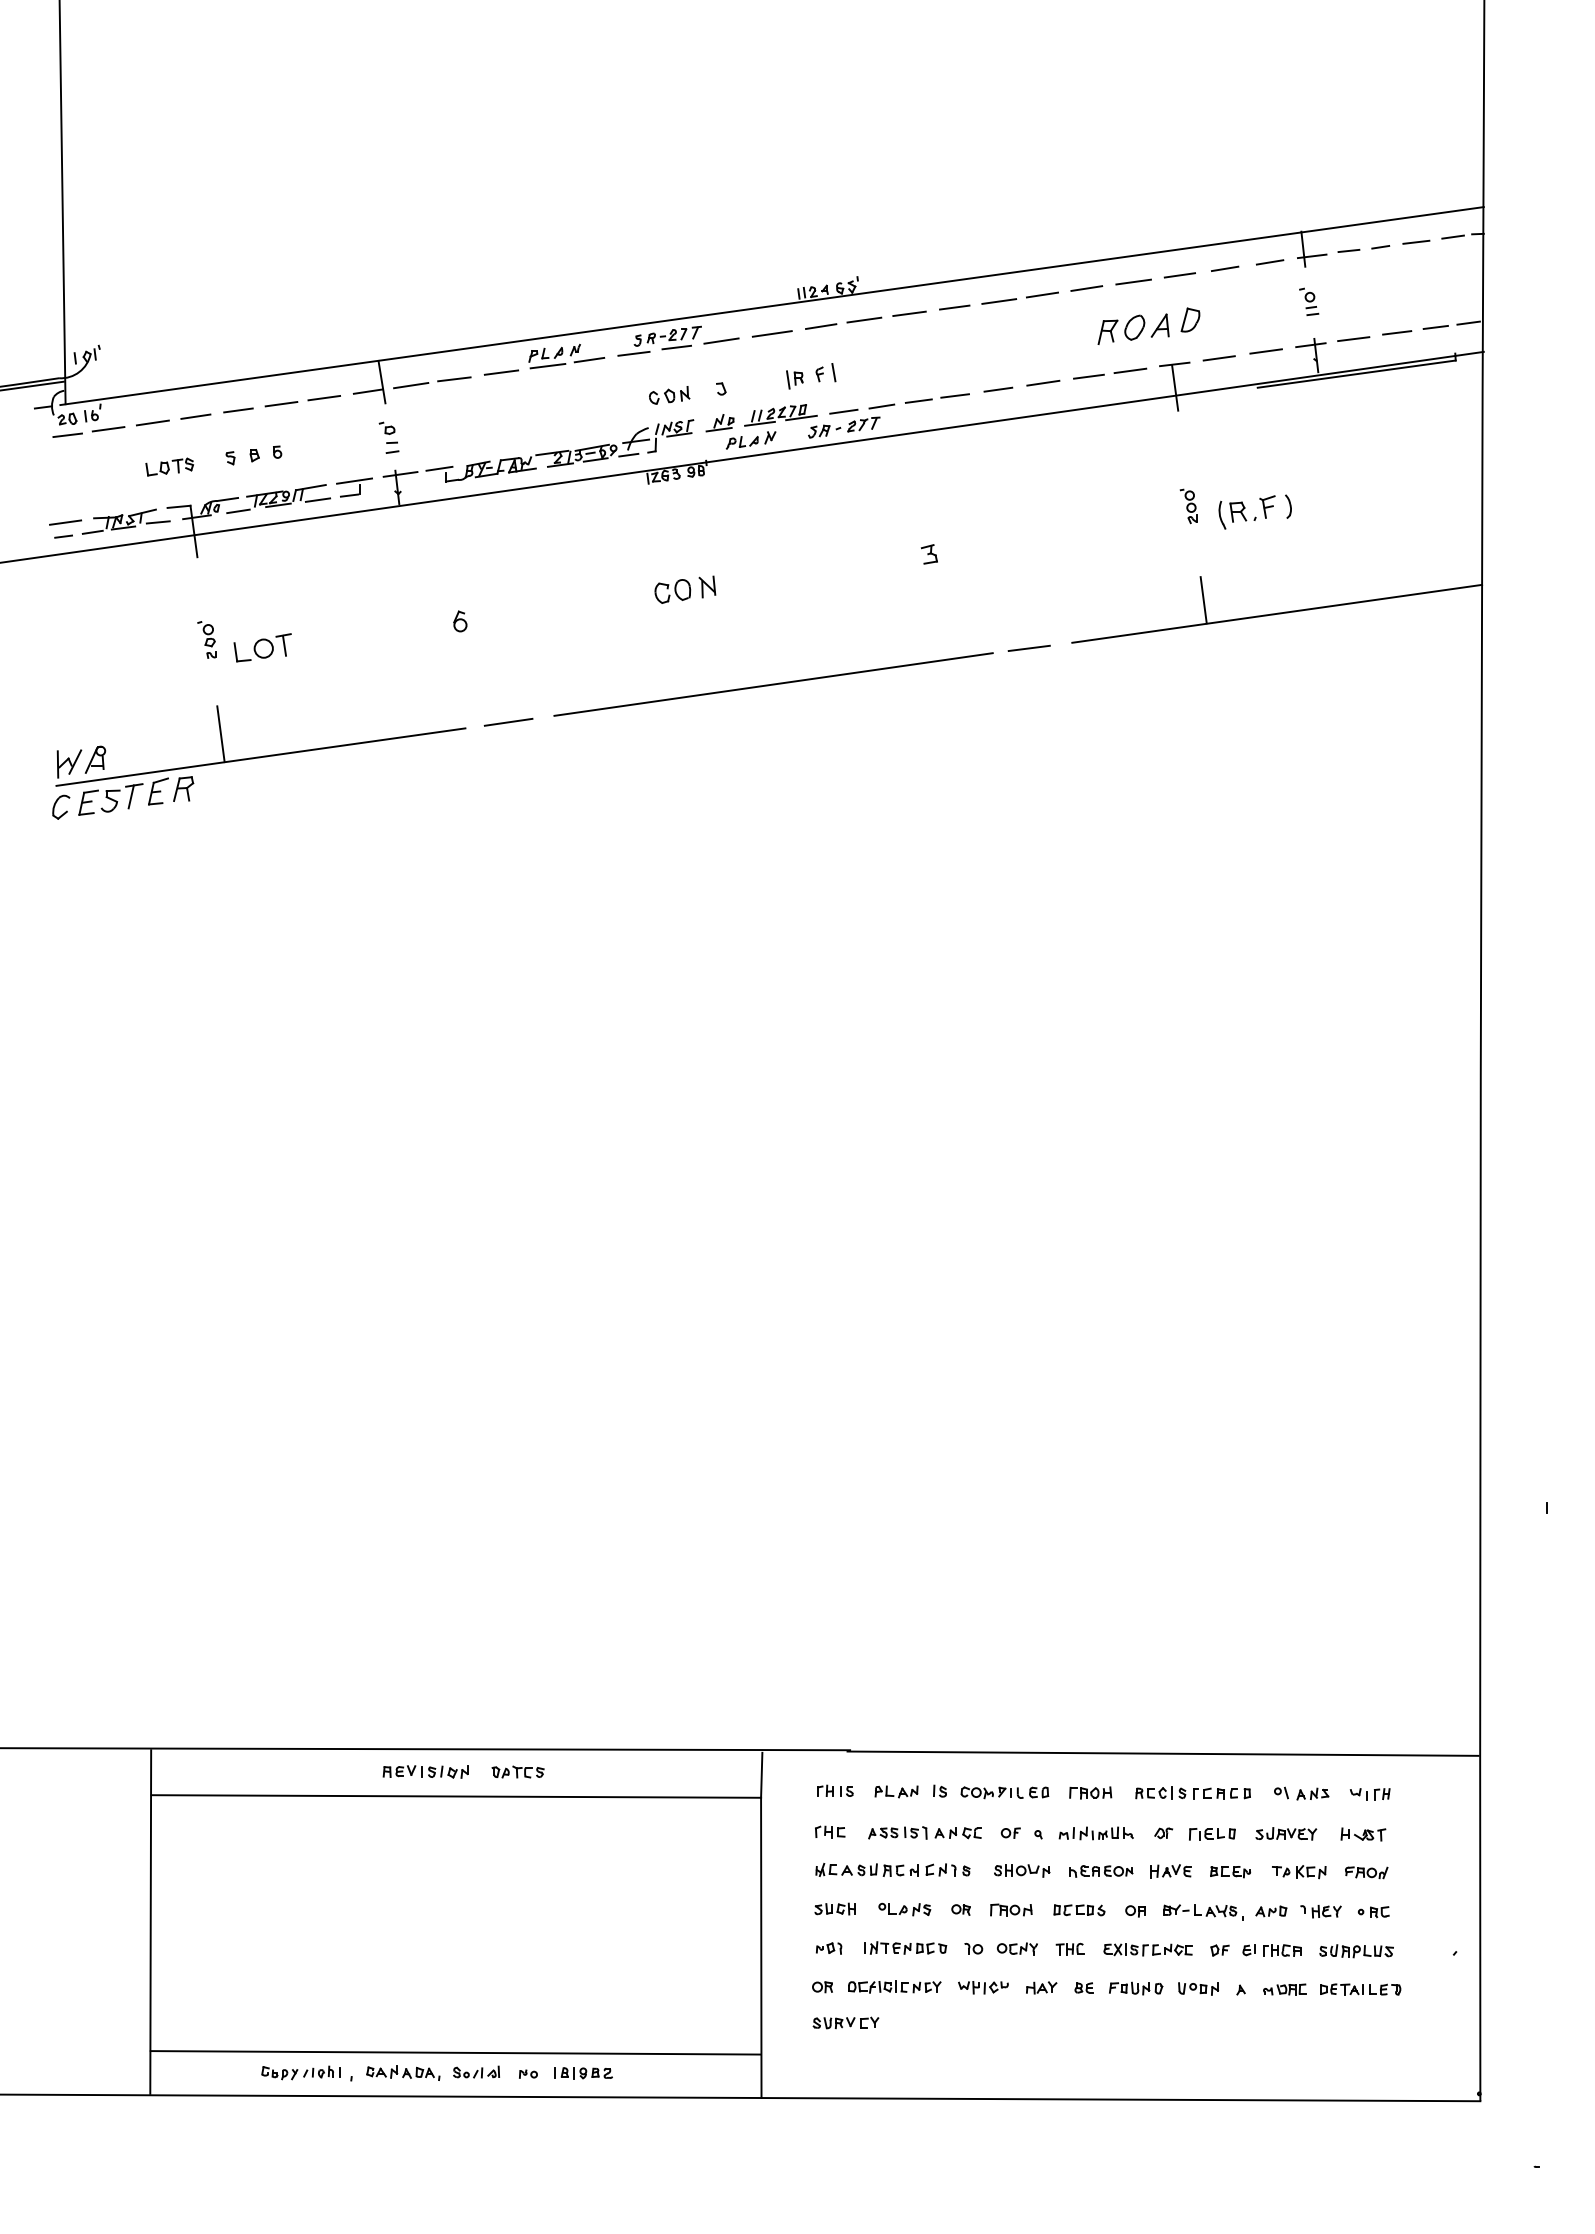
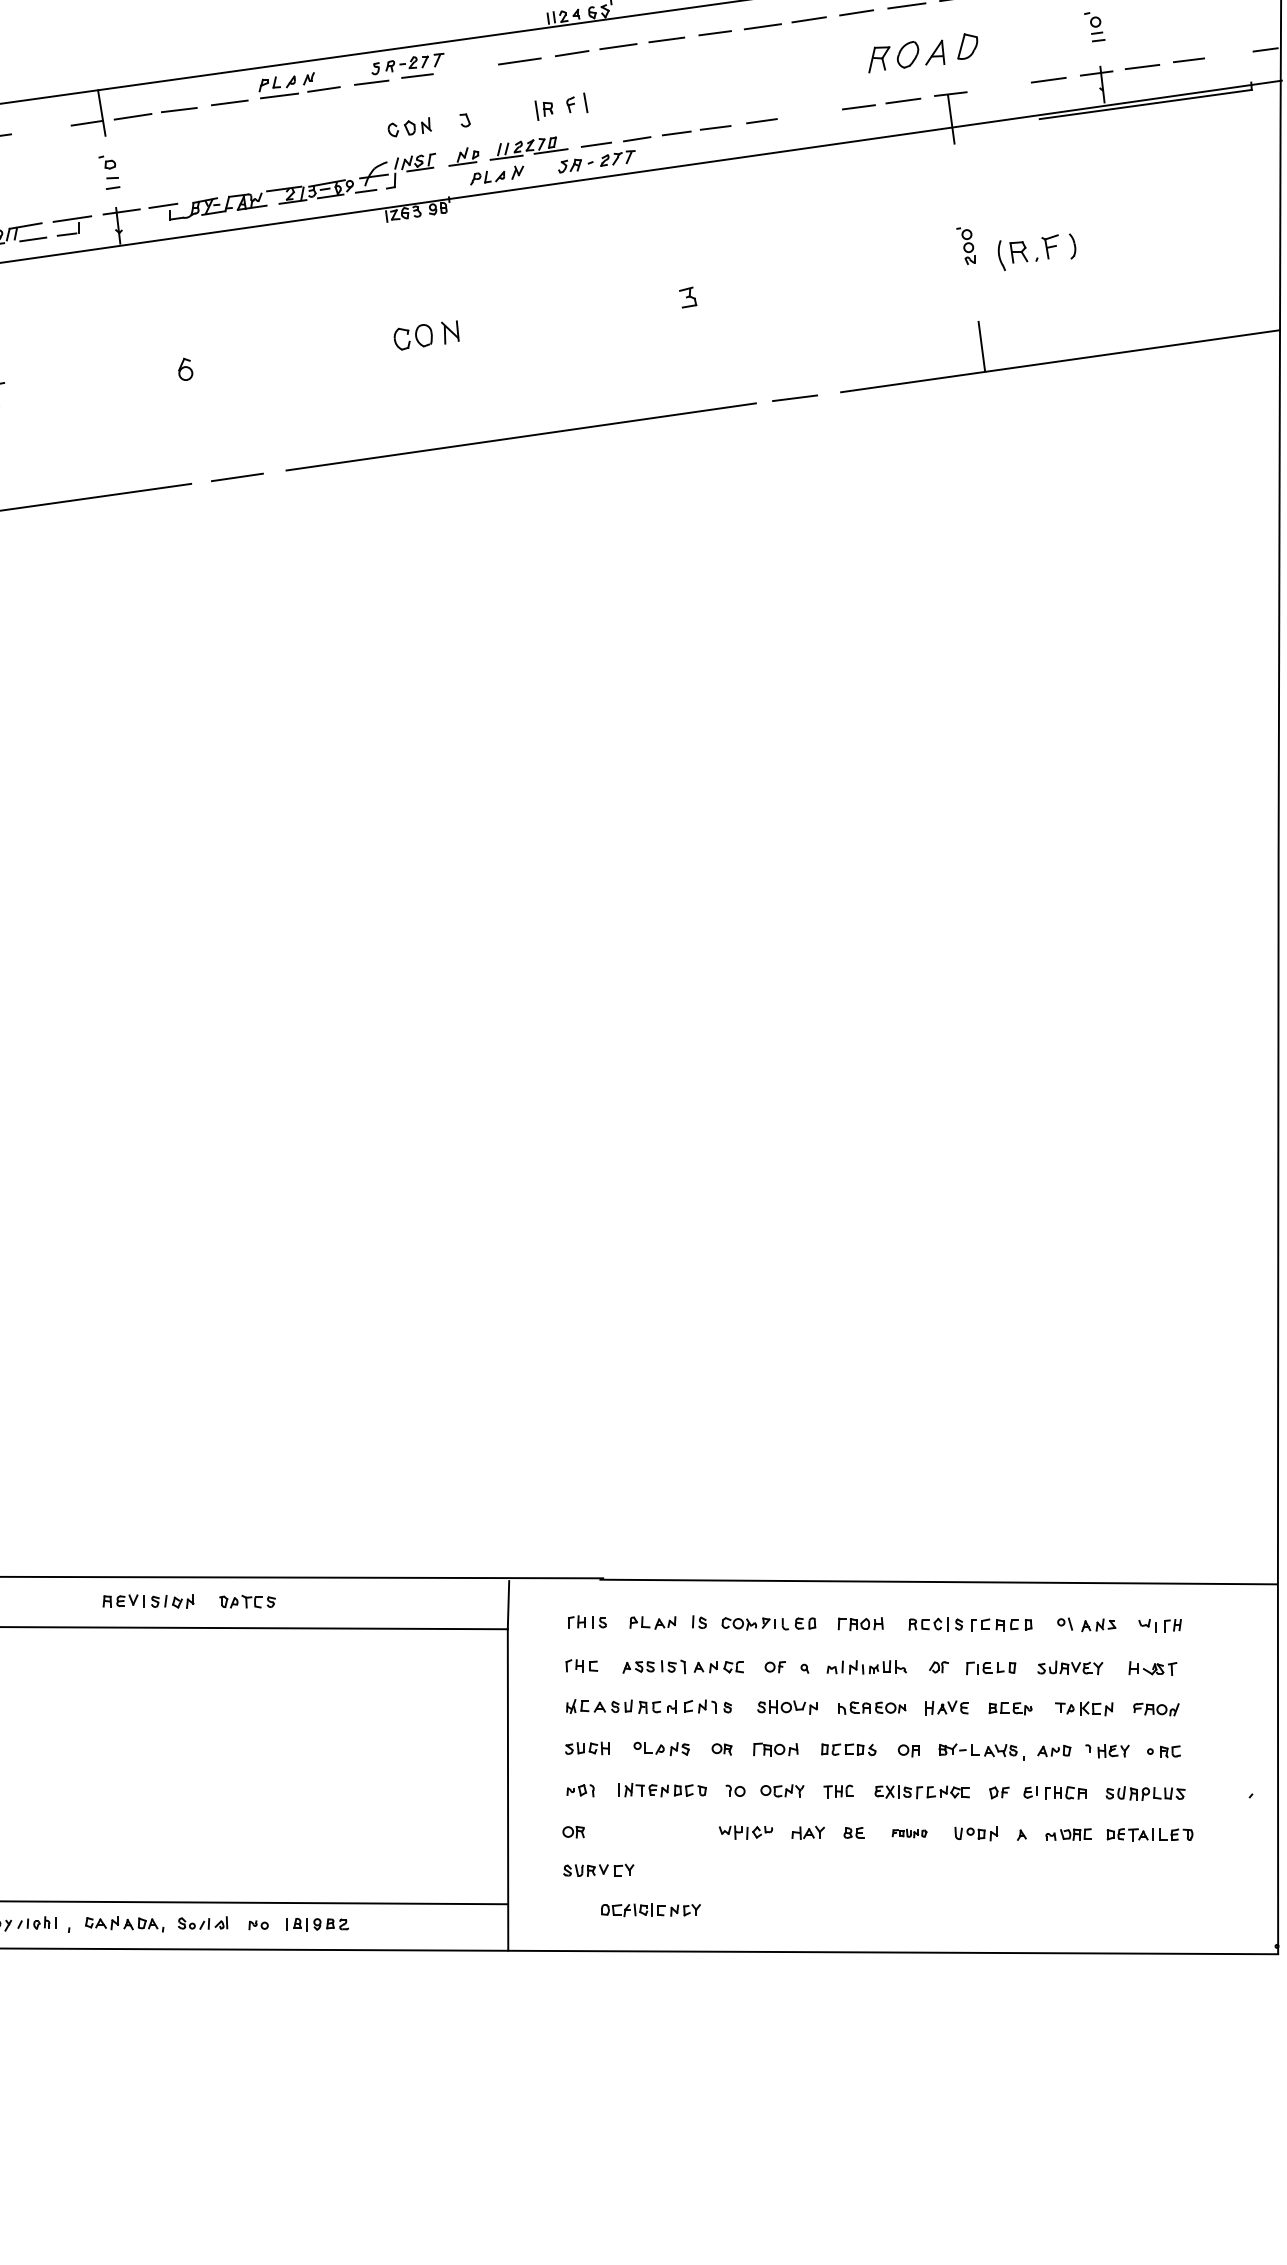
line: (1435, 326) -> (1230, 53), removed
line: (721, 340) -> (465, 68), removed
line: (1218, 358) -> (997, 87), removed
line: (1043, 382) -> (810, 113), removed
line: (324, 397) -> (40, 129), removed
part: (894, 1986) -> (650, 1909), moved
part: (1136, 1988) -> (909, 1833), size x0.6

